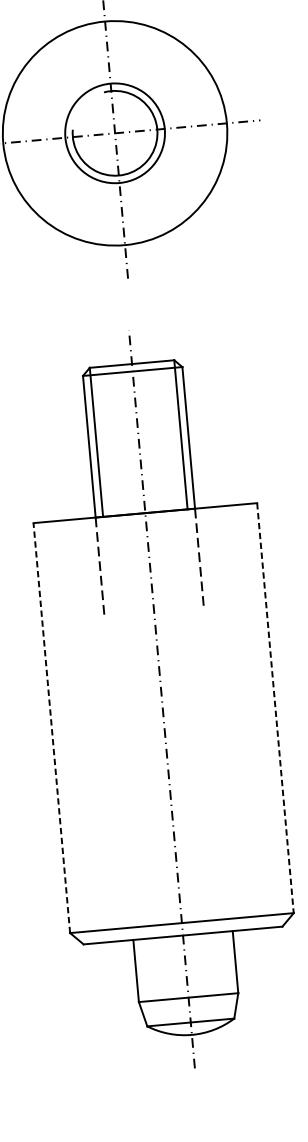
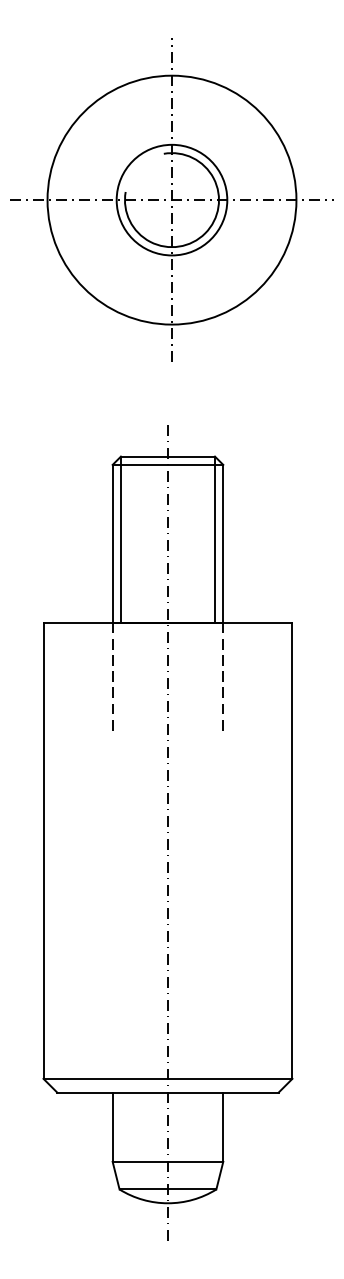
line: (275, 708) -> (292, 851), dashed -> solid
line: (51, 727) -> (43, 850), dashed -> solid

